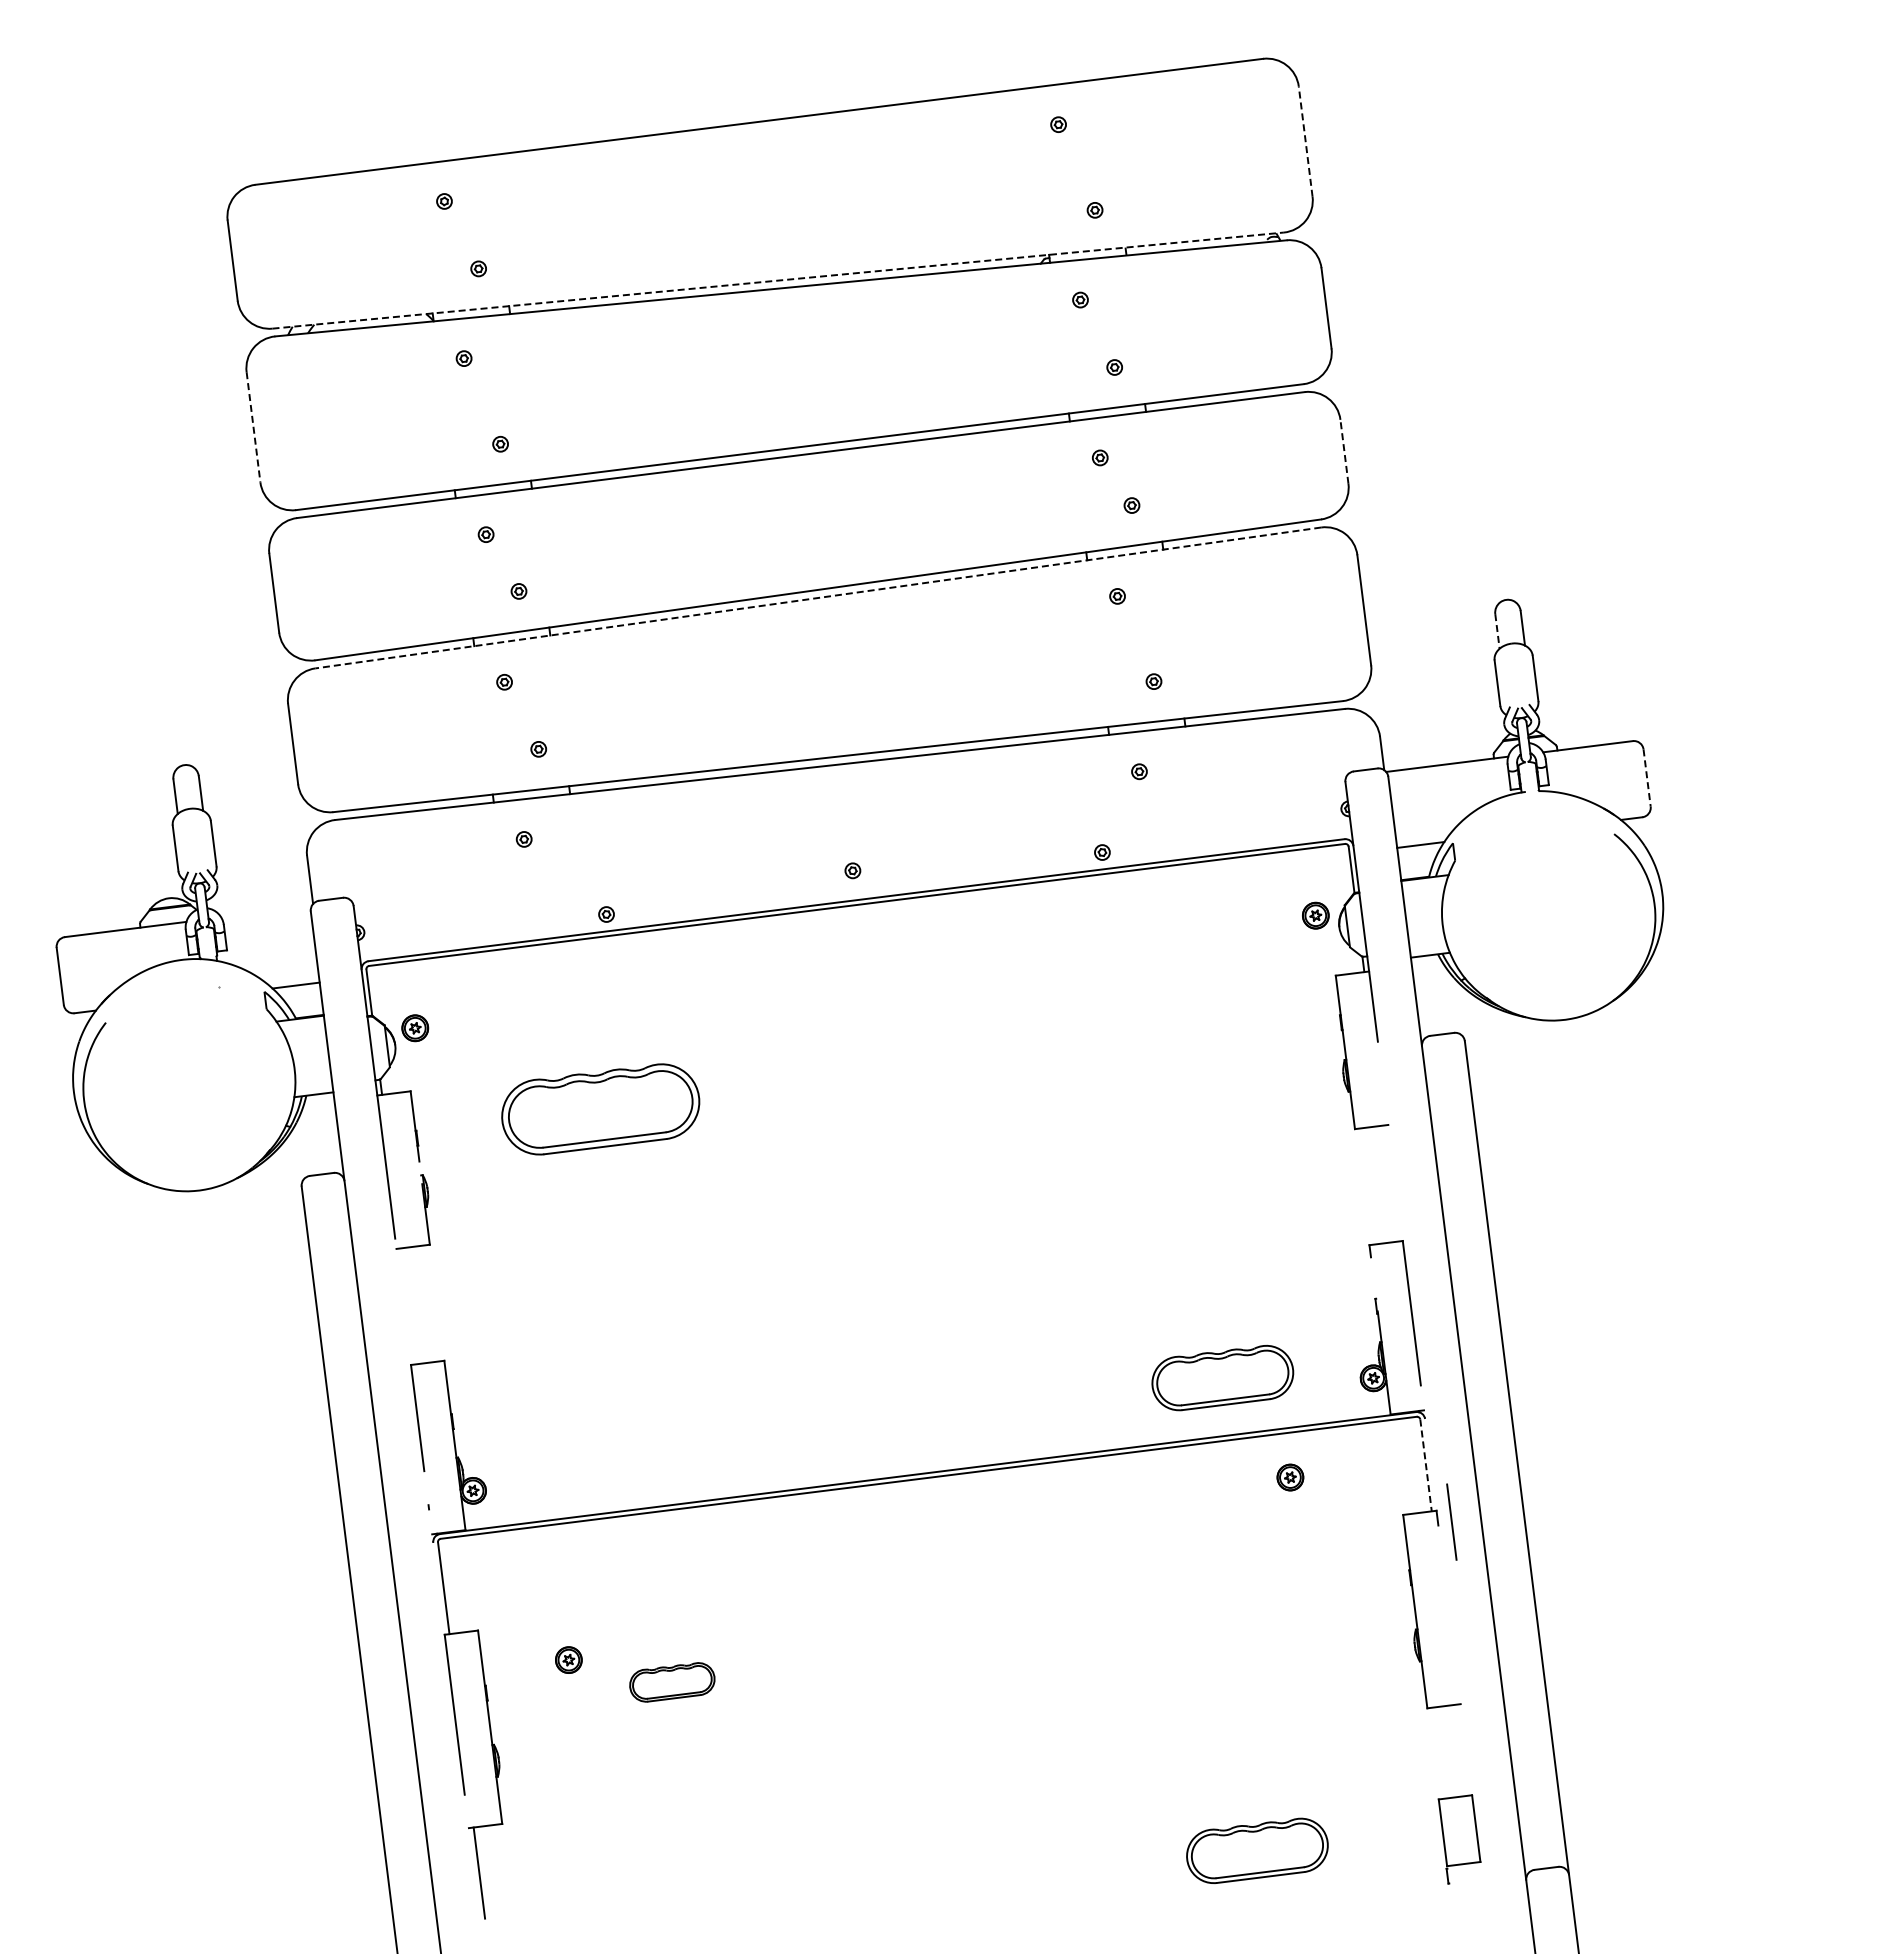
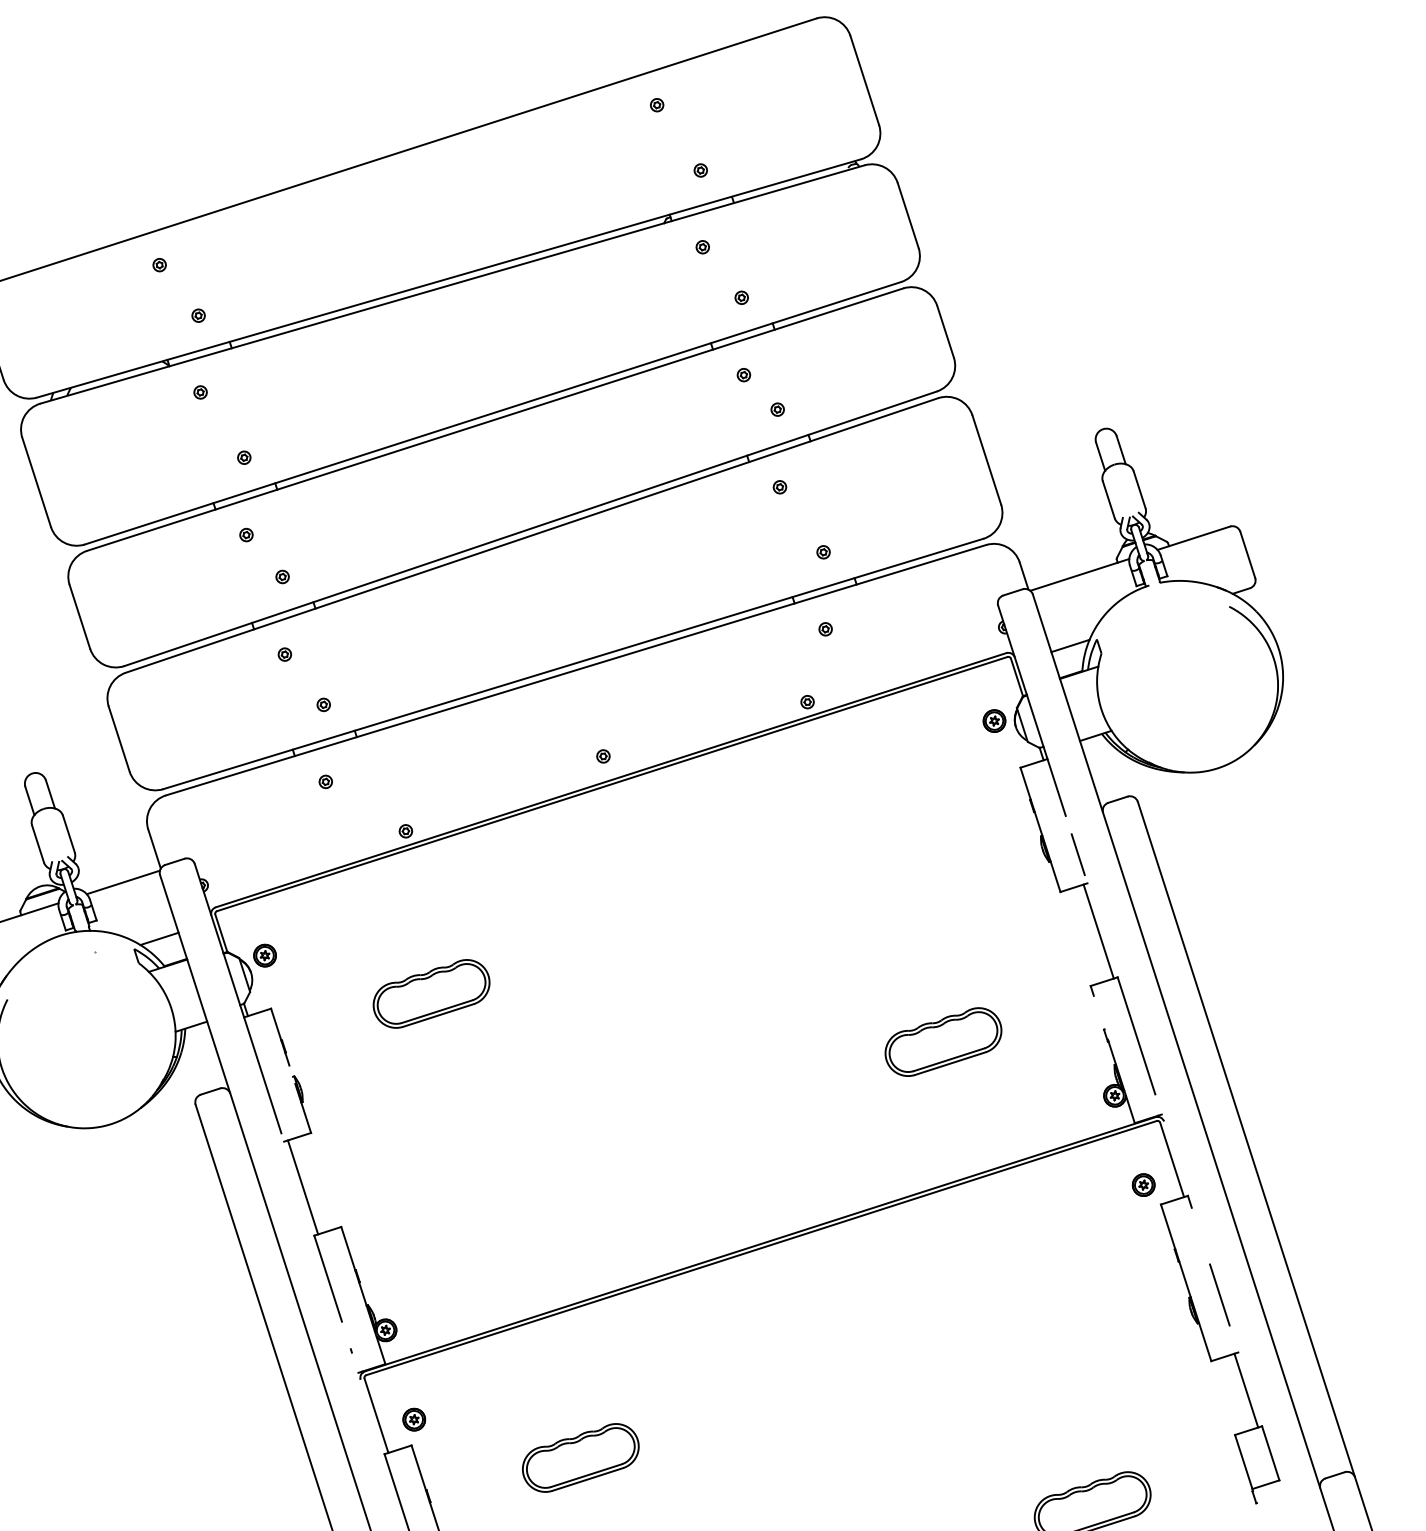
line: (1305, 141) -> (864, 80), dashed -> solid
line: (778, 280) -> (449, 278), dashed -> solid
line: (253, 427) -> (36, 482), dashed -> solid
line: (1344, 451) -> (945, 331), dashed -> solid
line: (818, 597) -> (532, 535), dashed -> solid
line: (1497, 631) -> (1100, 456), dashed -> solid
line: (1647, 778) -> (1248, 555), dashed -> solid
line: (266, 911) -> (123, 882), added
line: (1383, 1089) -> (1077, 854), added
part: (600, 1109) -> (431, 994), size x0.71
line: (1390, 1183) -> (1098, 931), added
line: (408, 1306) -> (303, 1187), added
part: (1222, 1377) -> (943, 1041), moved
line: (1426, 1465) -> (1172, 1159), dashed -> solid
part: (1290, 1477) -> (1143, 1185), moved
line: (1451, 1521) -> (1219, 1294), moved
part: (568, 1659) -> (413, 1419), moved
part: (672, 1682) -> (581, 1458), size x1.67
line: (1461, 1749) -> (1246, 1390), added

